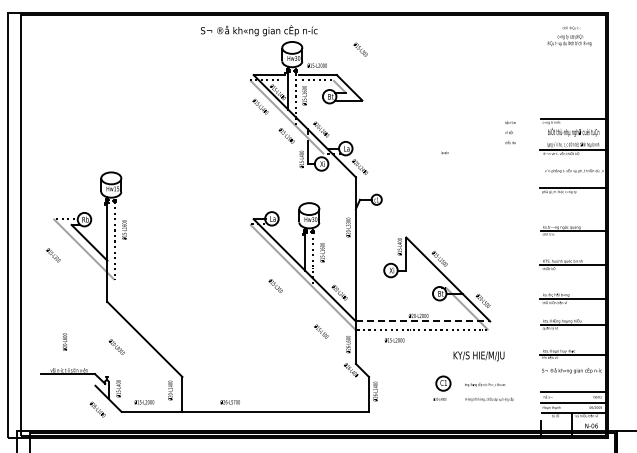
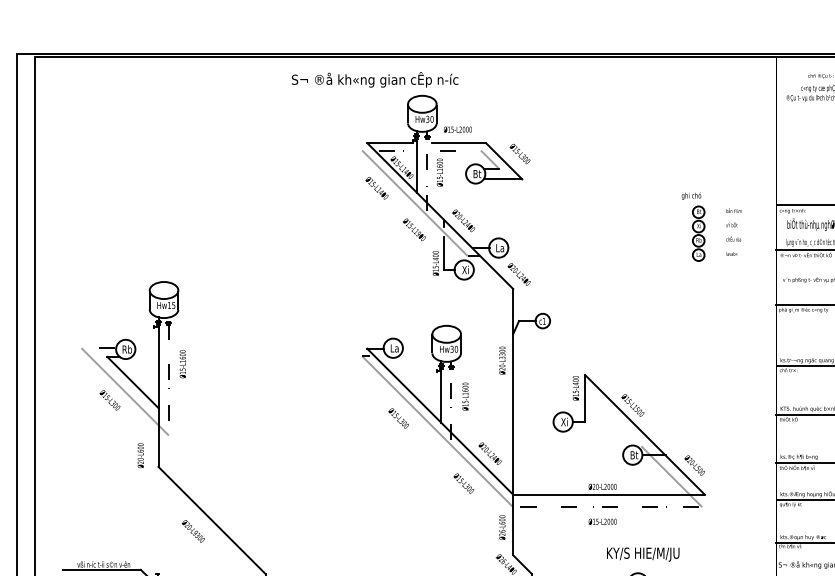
text: (360, 49) -> (519, 153), moved
part: (482, 134) -> (693, 227), added
text: (444, 152) -> (730, 253), moved
text: (53, 255) -> (110, 400), moved
text: (275, 285) -> (398, 417), moved
line: (423, 321) -> (609, 494), dashed -> solid
text: (321, 331) -> (464, 483), moved
text: (394, 340) -> (602, 521), moved
text: (65, 341) -> (141, 454), moved
text: (116, 346) -> (192, 530), moved
text: (478, 356) -> (642, 554), moved

